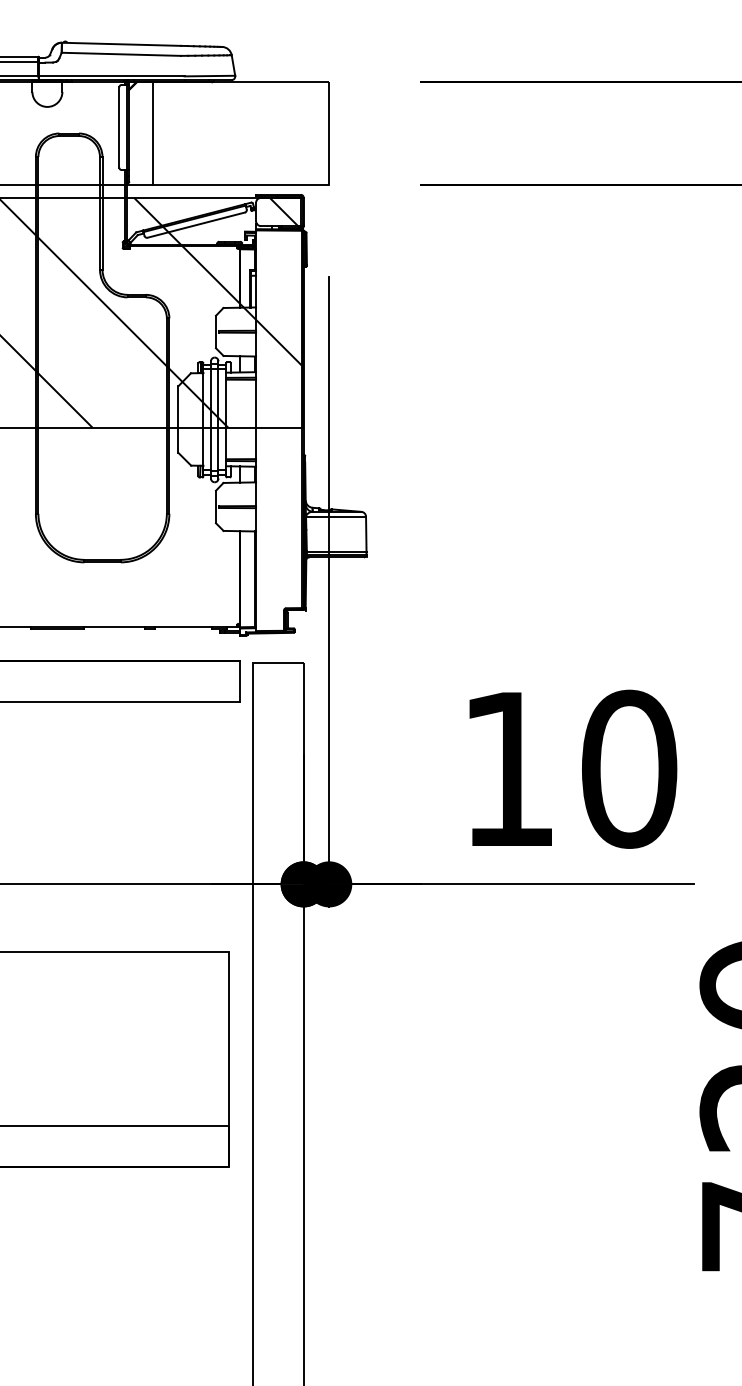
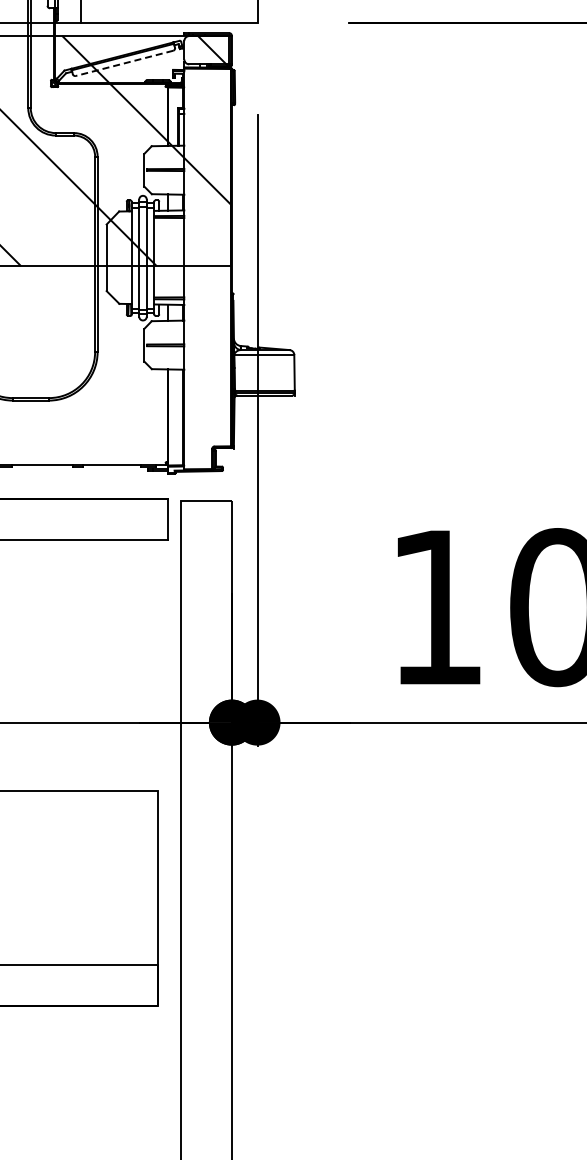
line: (195, 225) -> (123, 63), solid -> dashed

